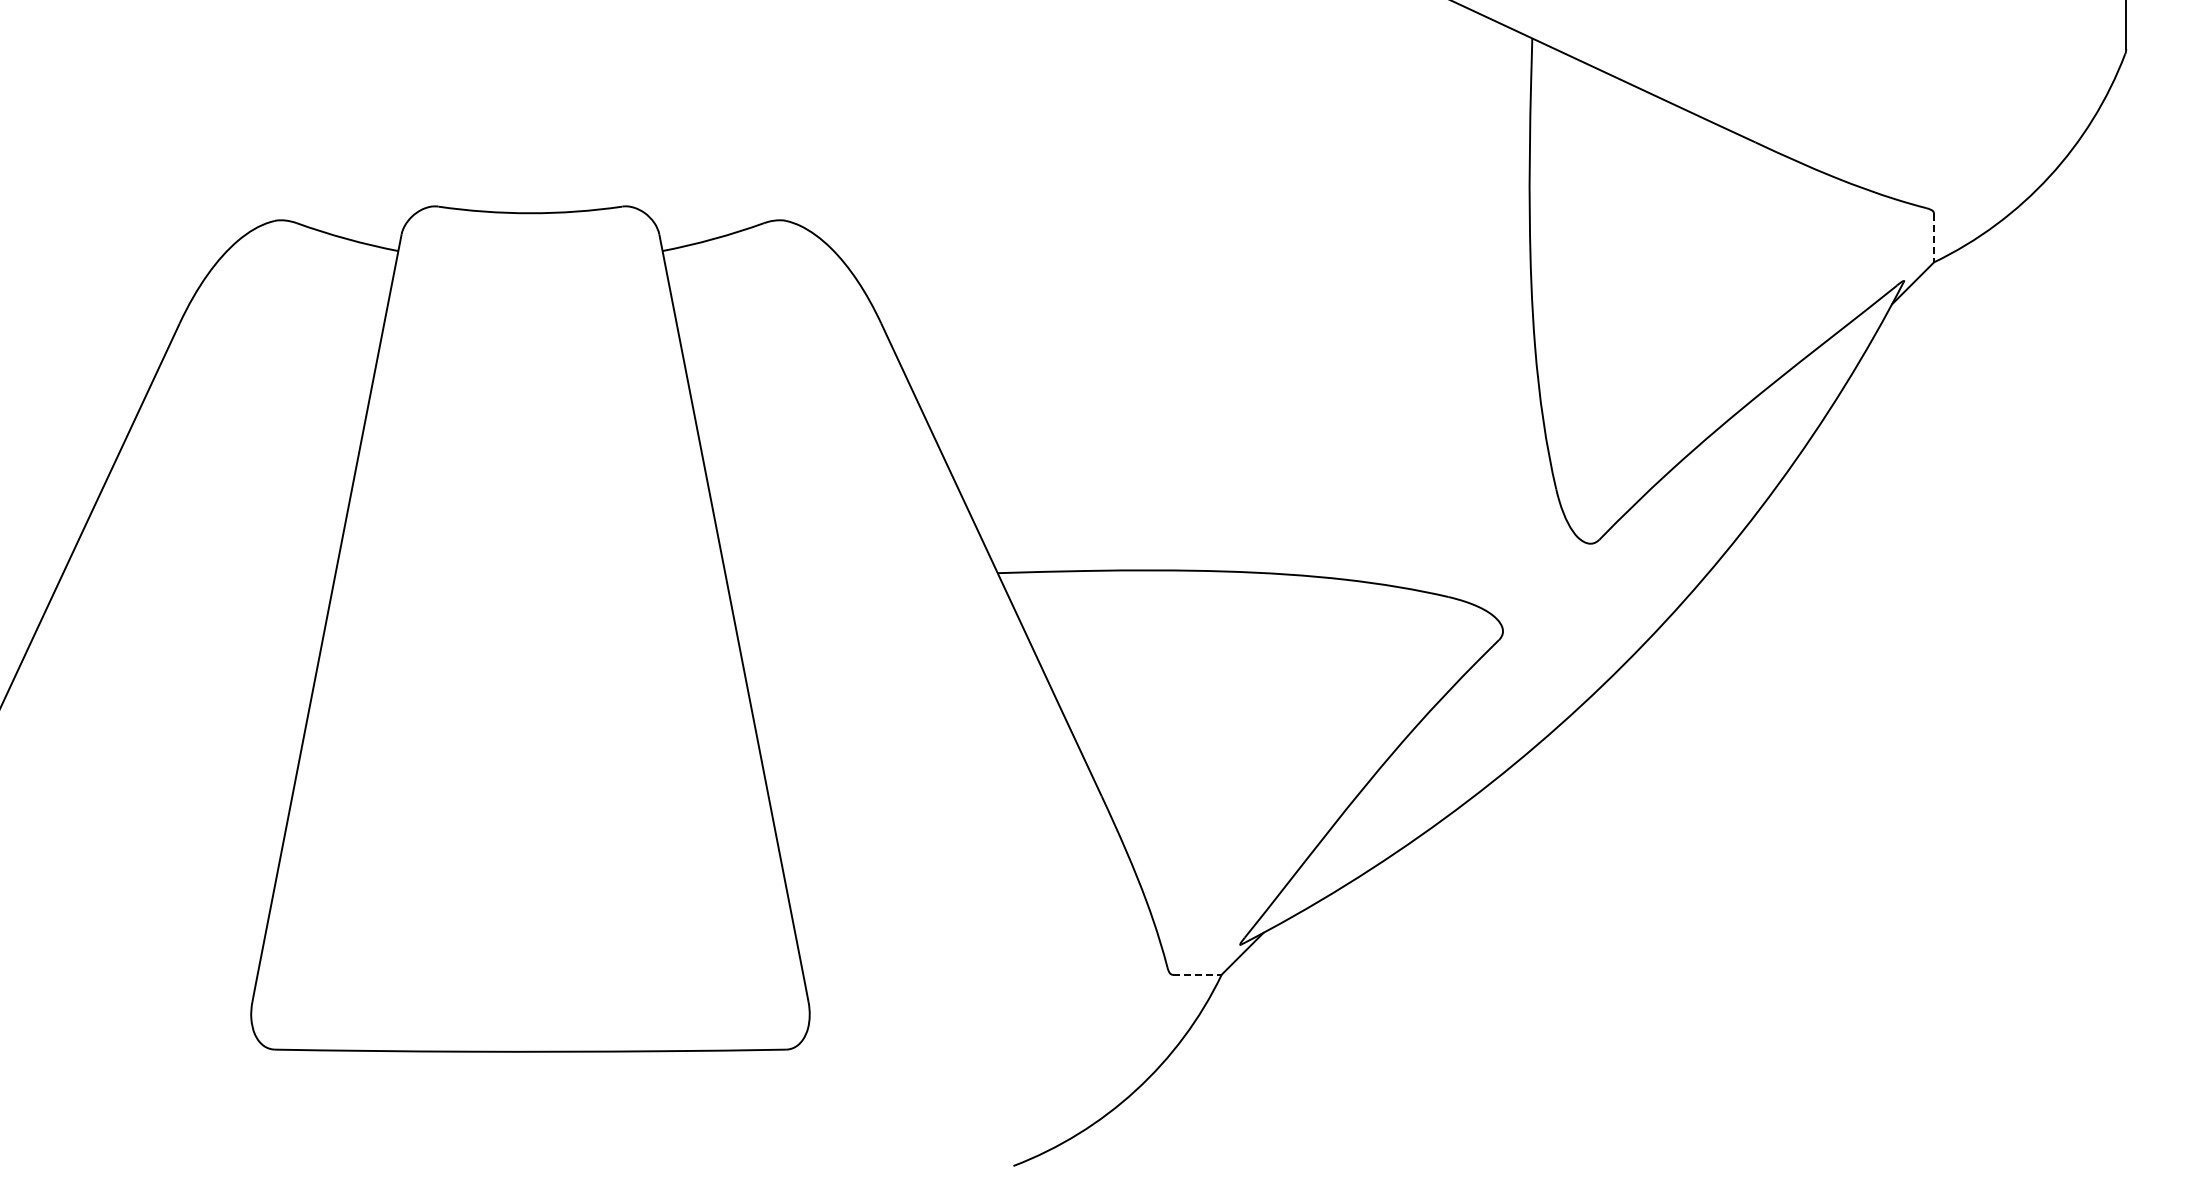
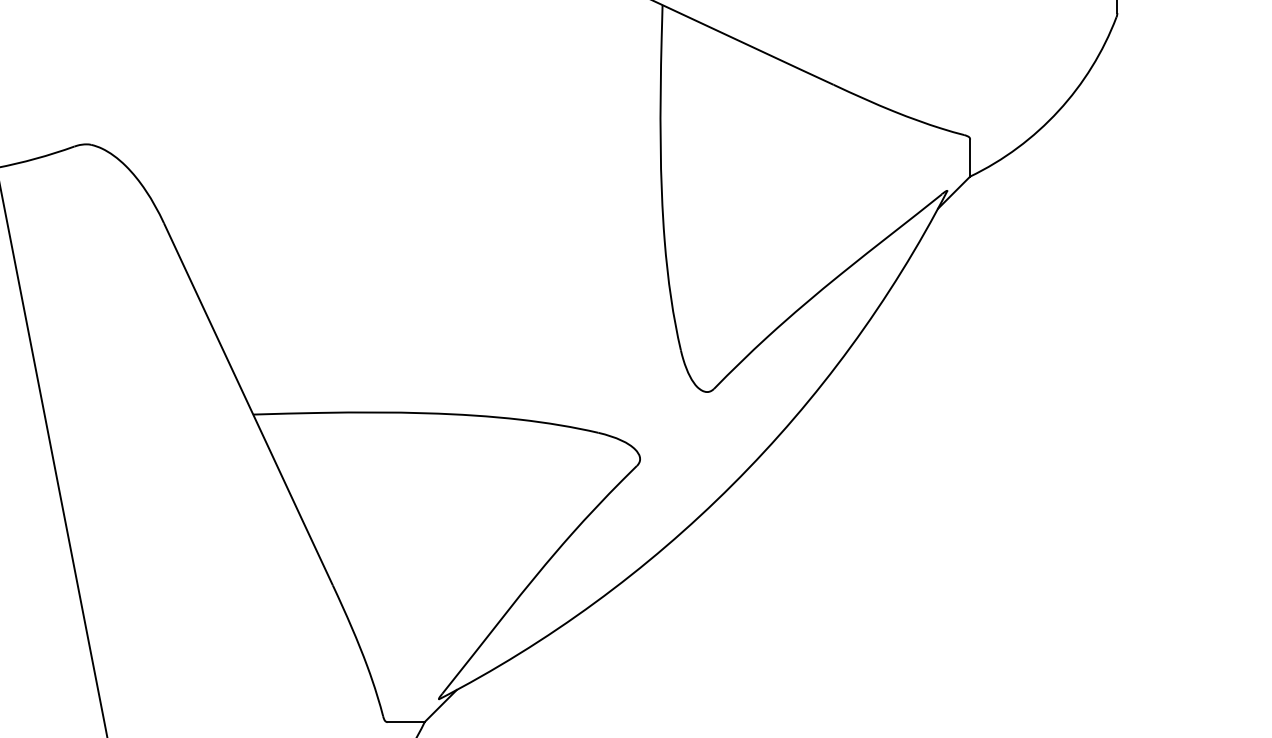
line: (1934, 238) -> (970, 158), dashed -> solid
line: (1197, 974) -> (406, 721), dashed -> solid

